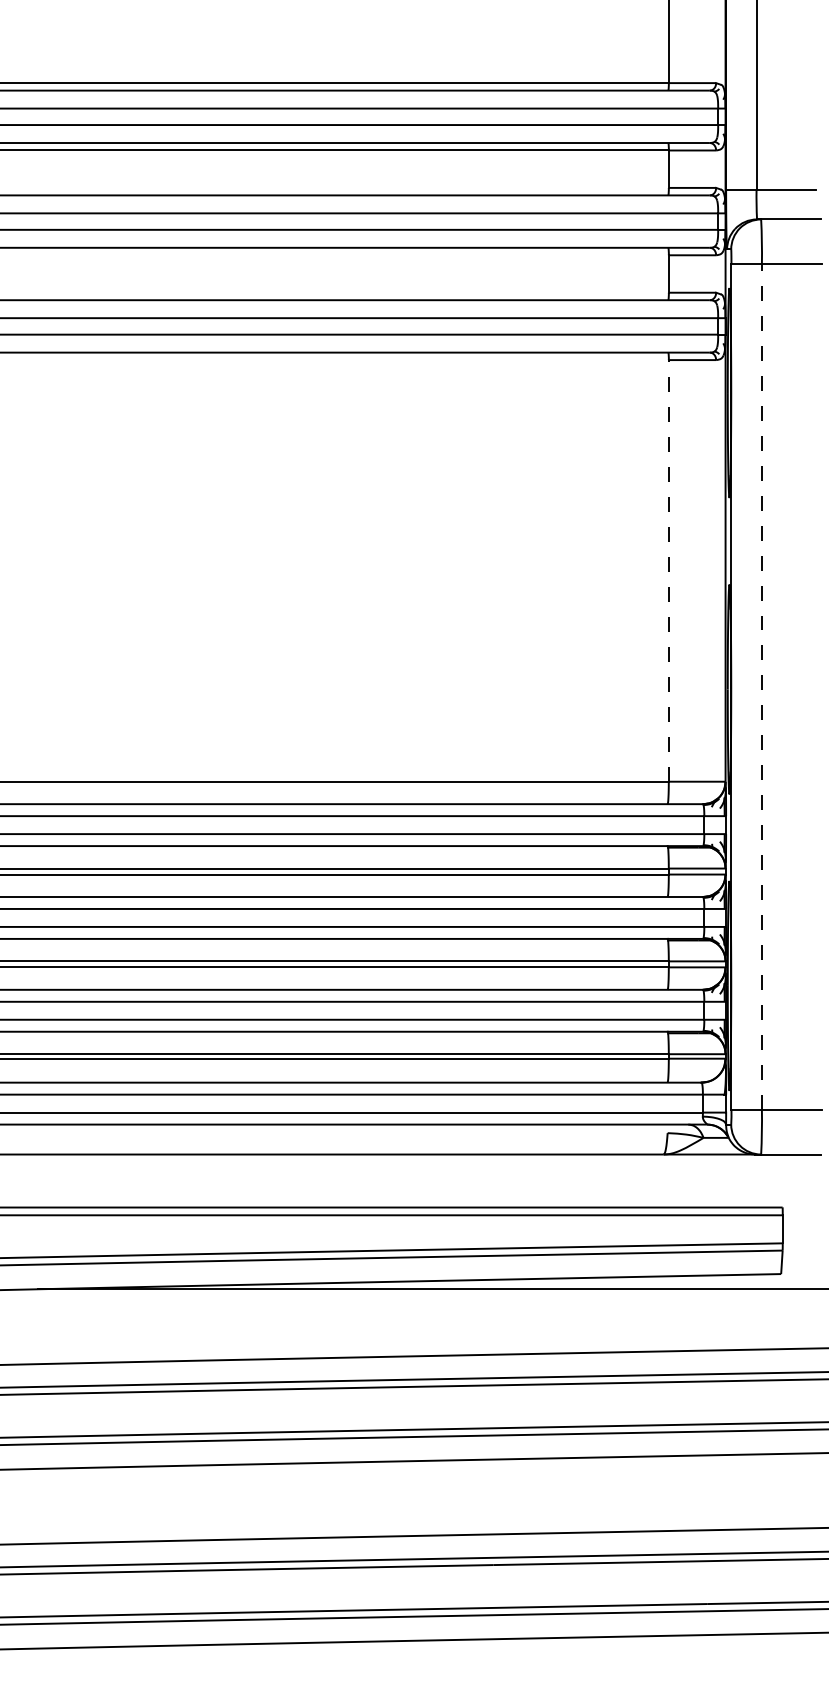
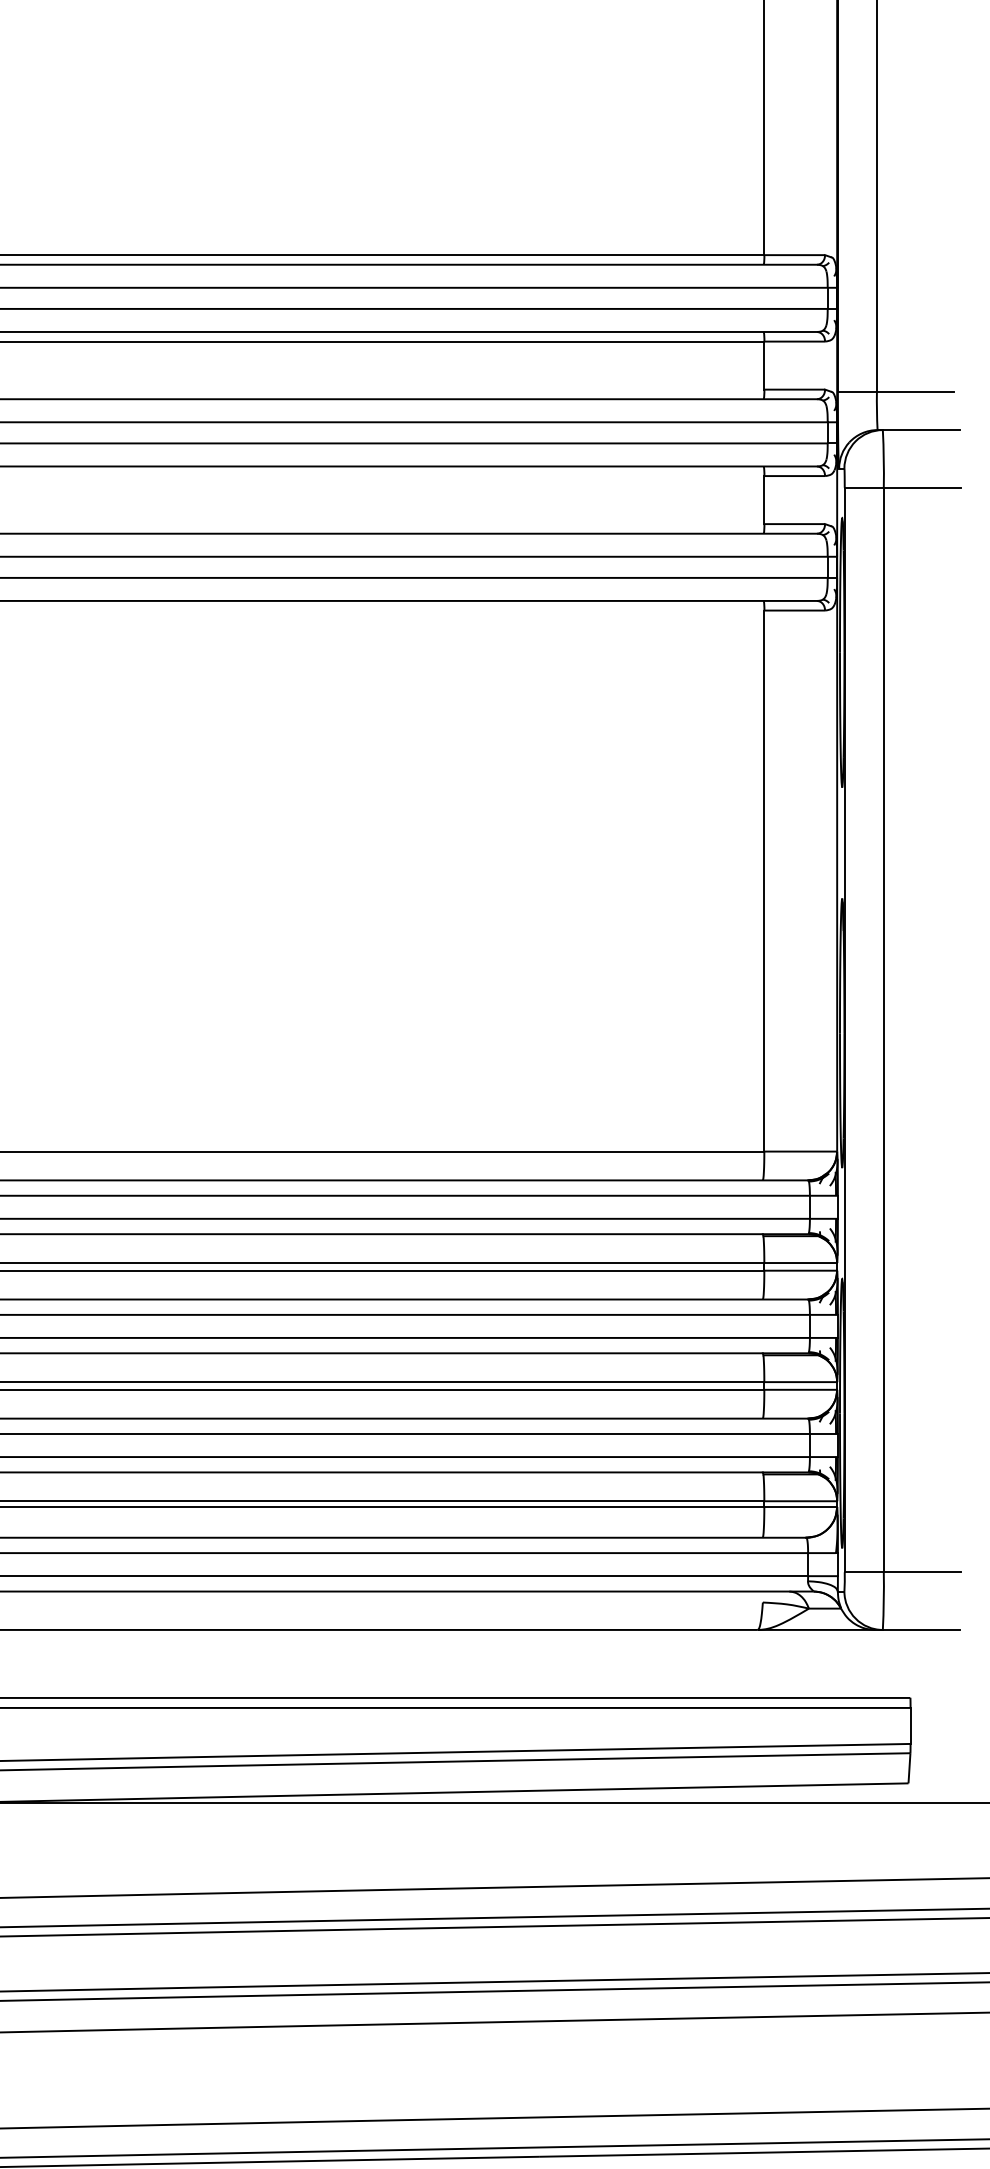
line: (668, 570) -> (763, 880), dashed -> solid
line: (761, 686) -> (883, 1029), dashed -> solid

